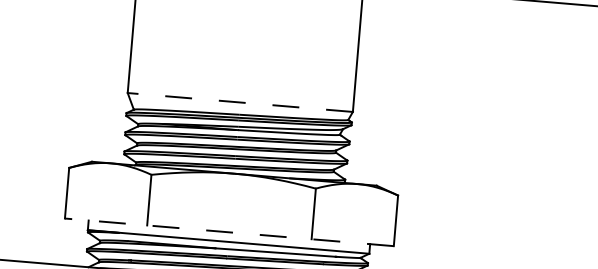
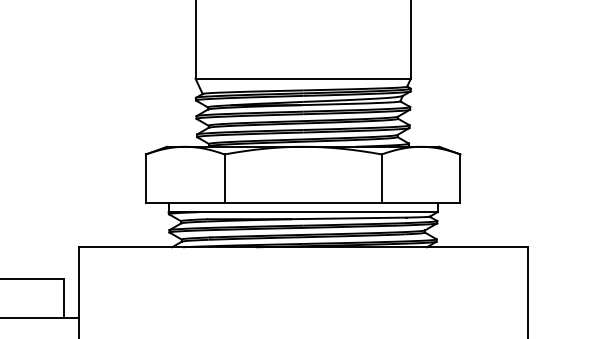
line: (240, 102) -> (303, 78), dashed -> solid
line: (228, 231) -> (302, 202), dashed -> solid

